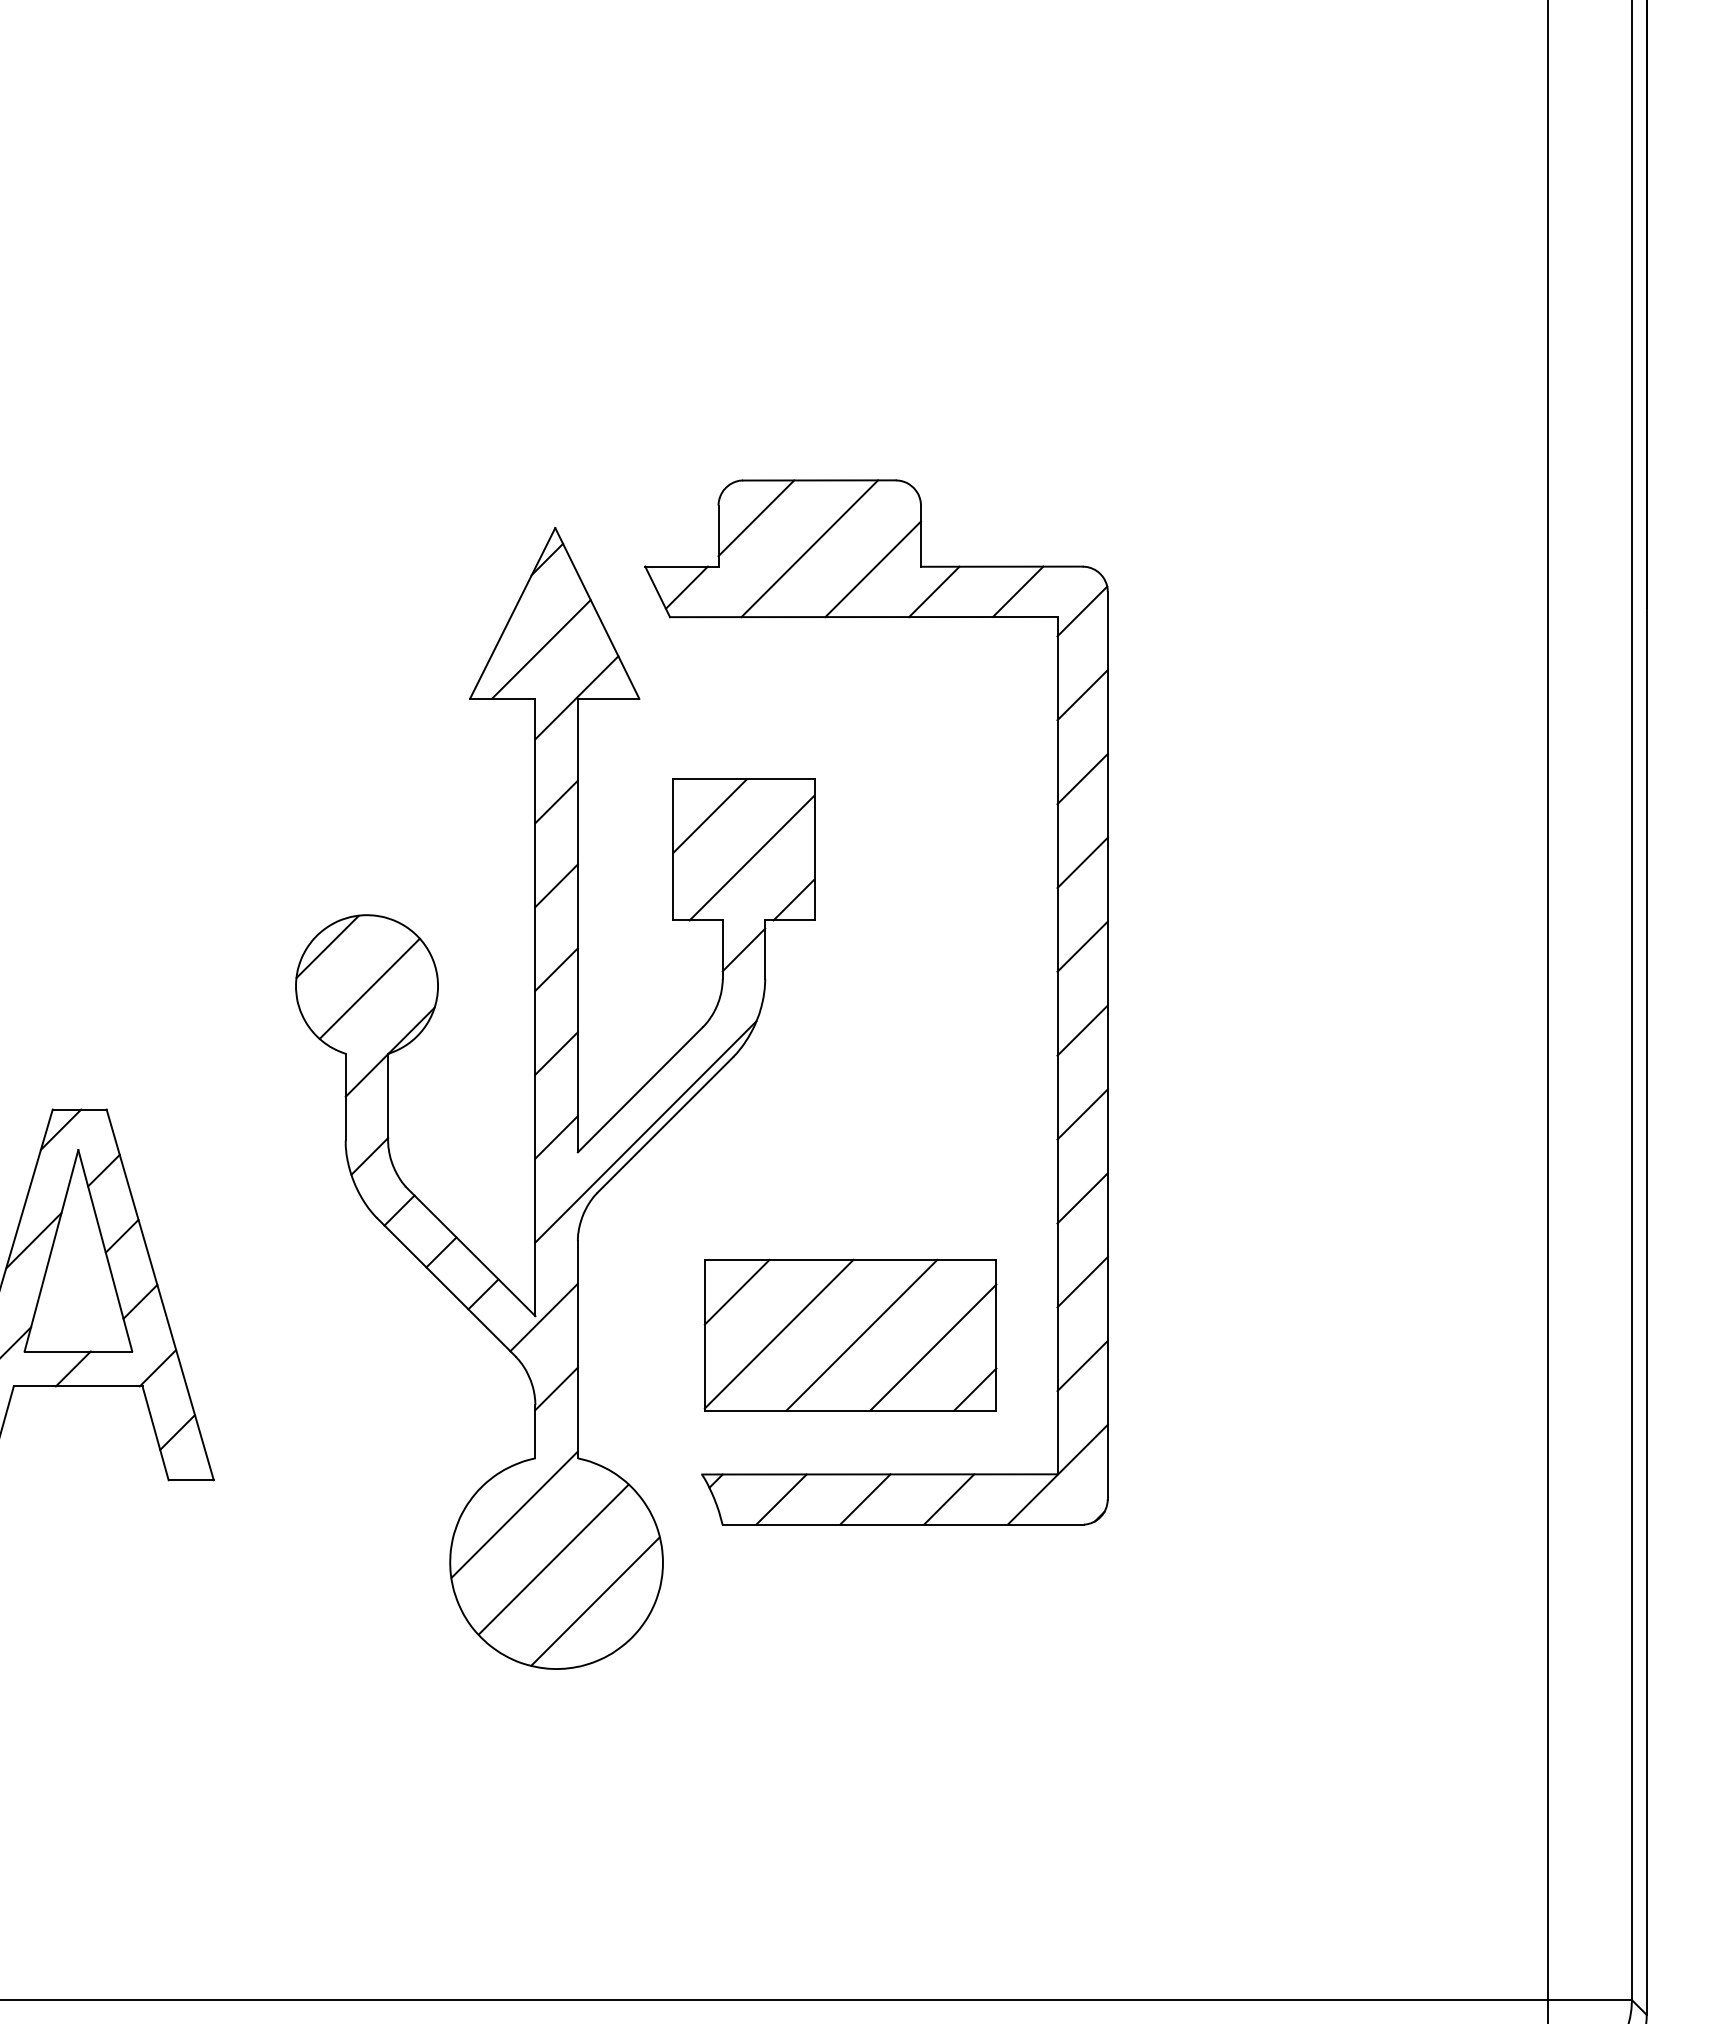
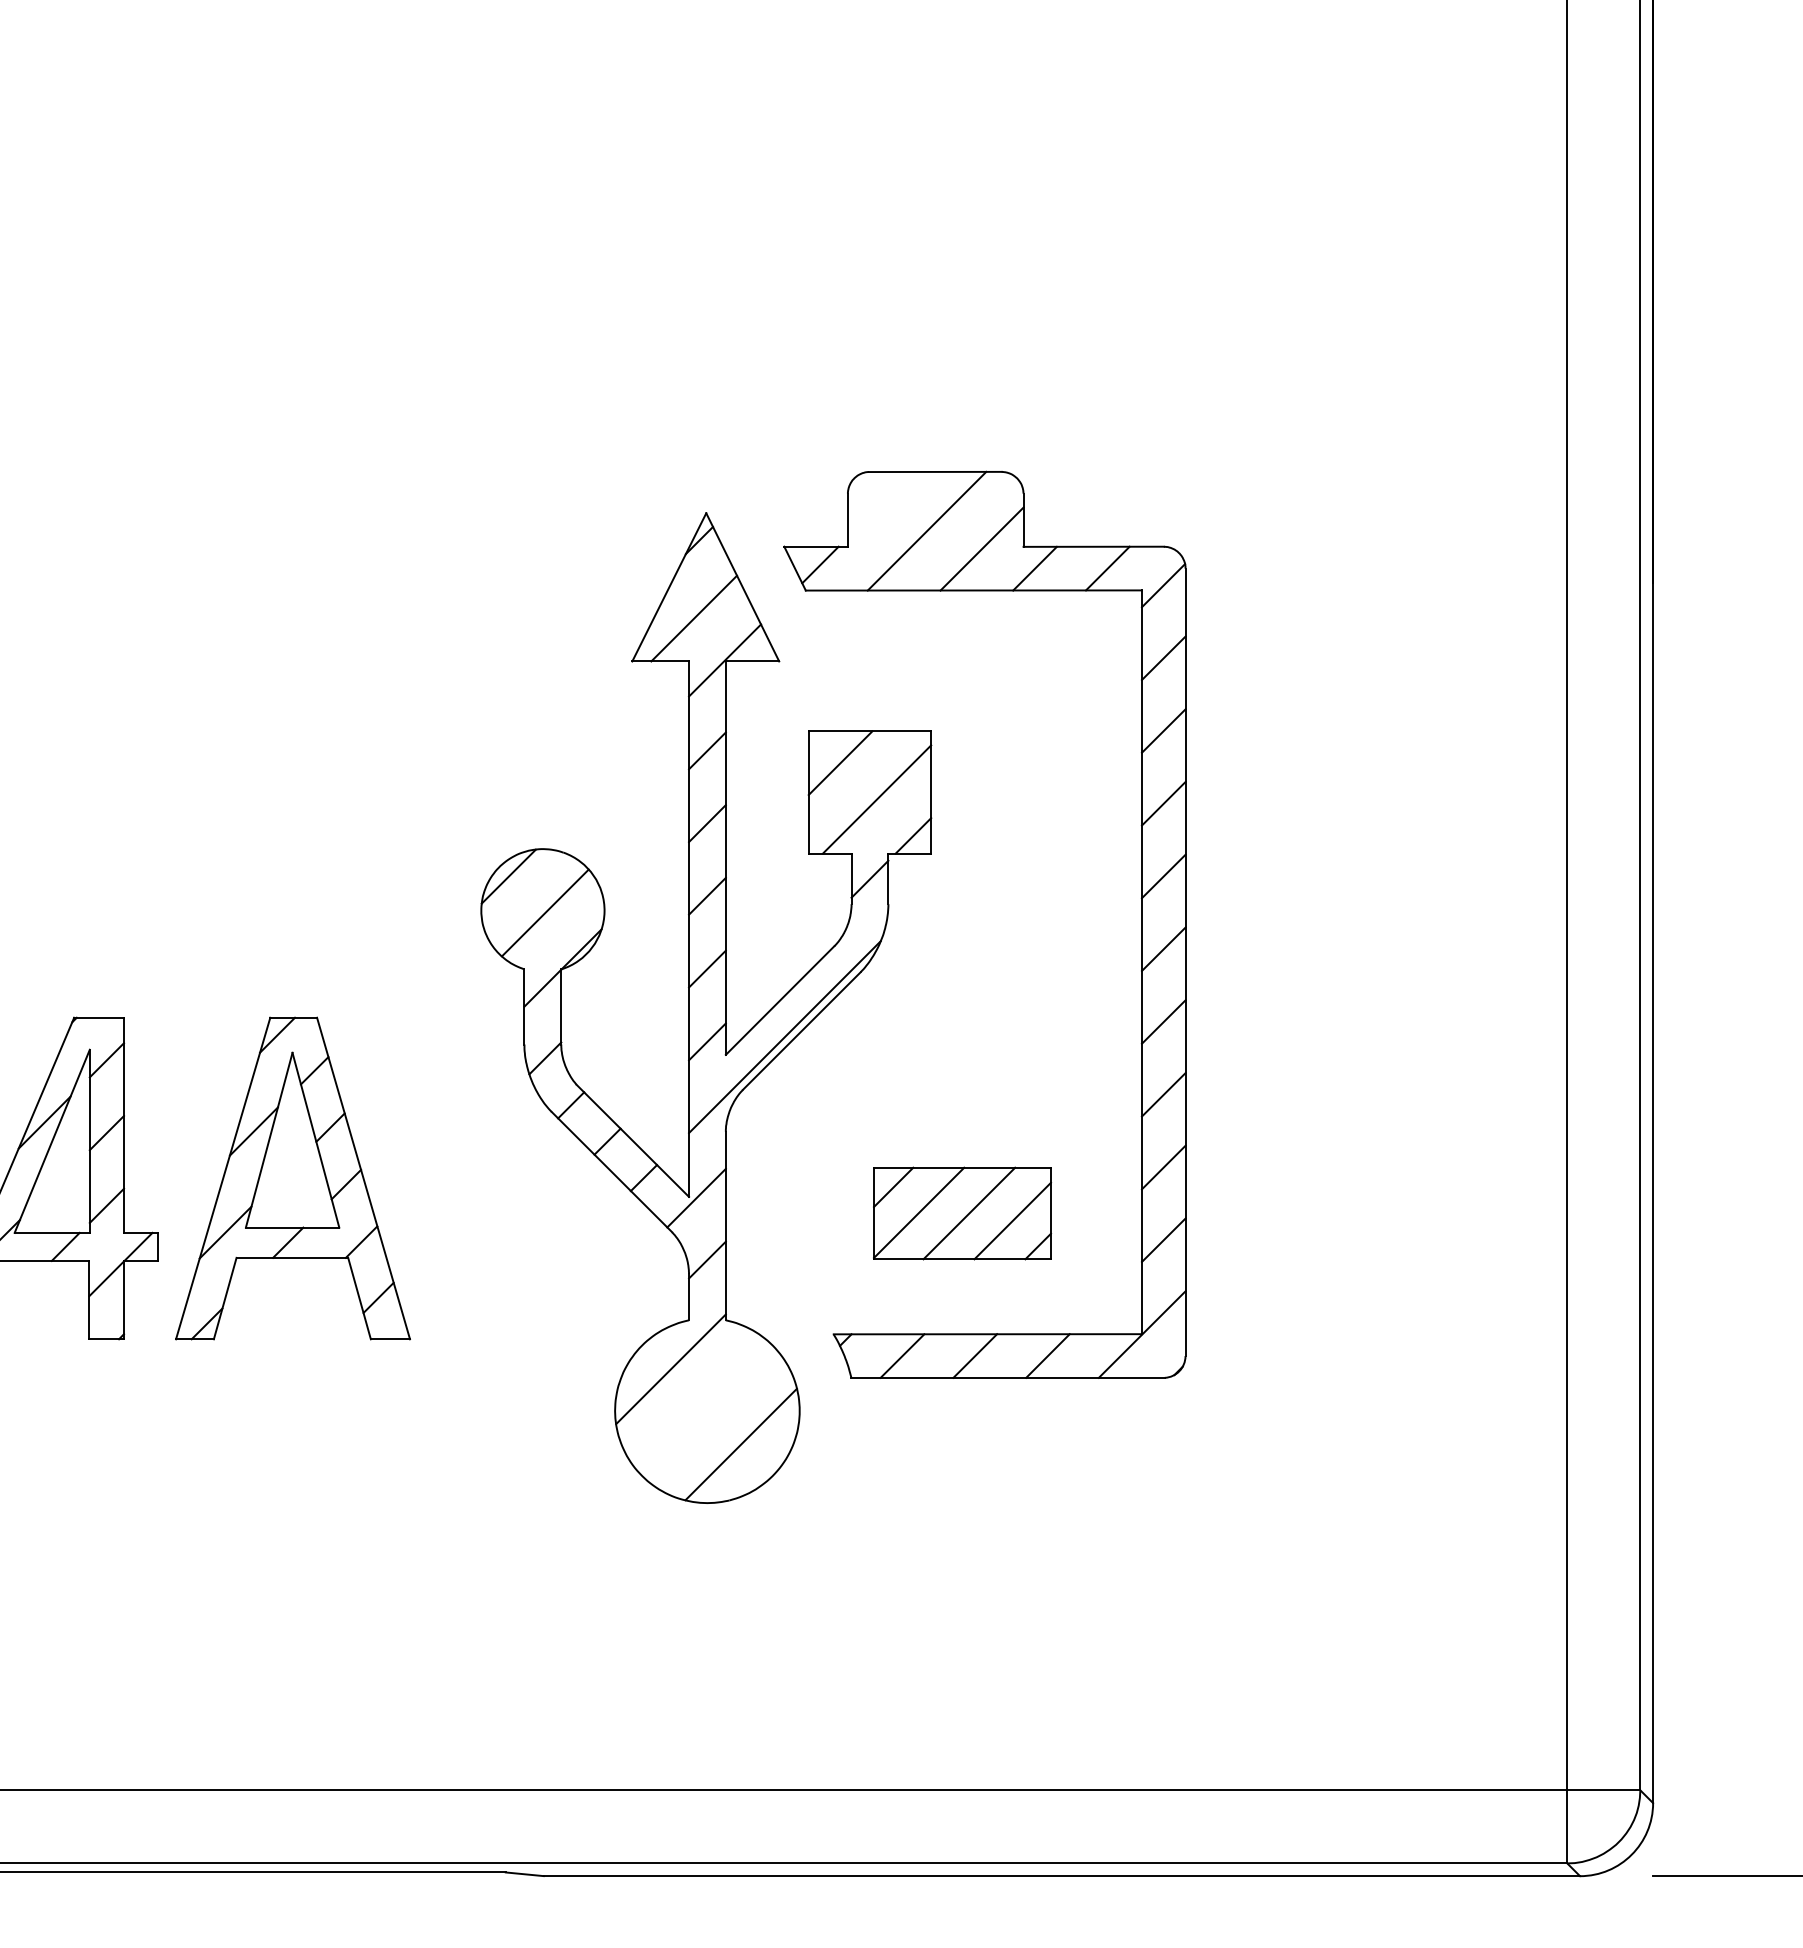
line: (756, 517) -> (880, 504), removed
part: (850, 1335) -> (962, 1213), size x0.7
line: (553, 1559) -> (704, 1408), removed

